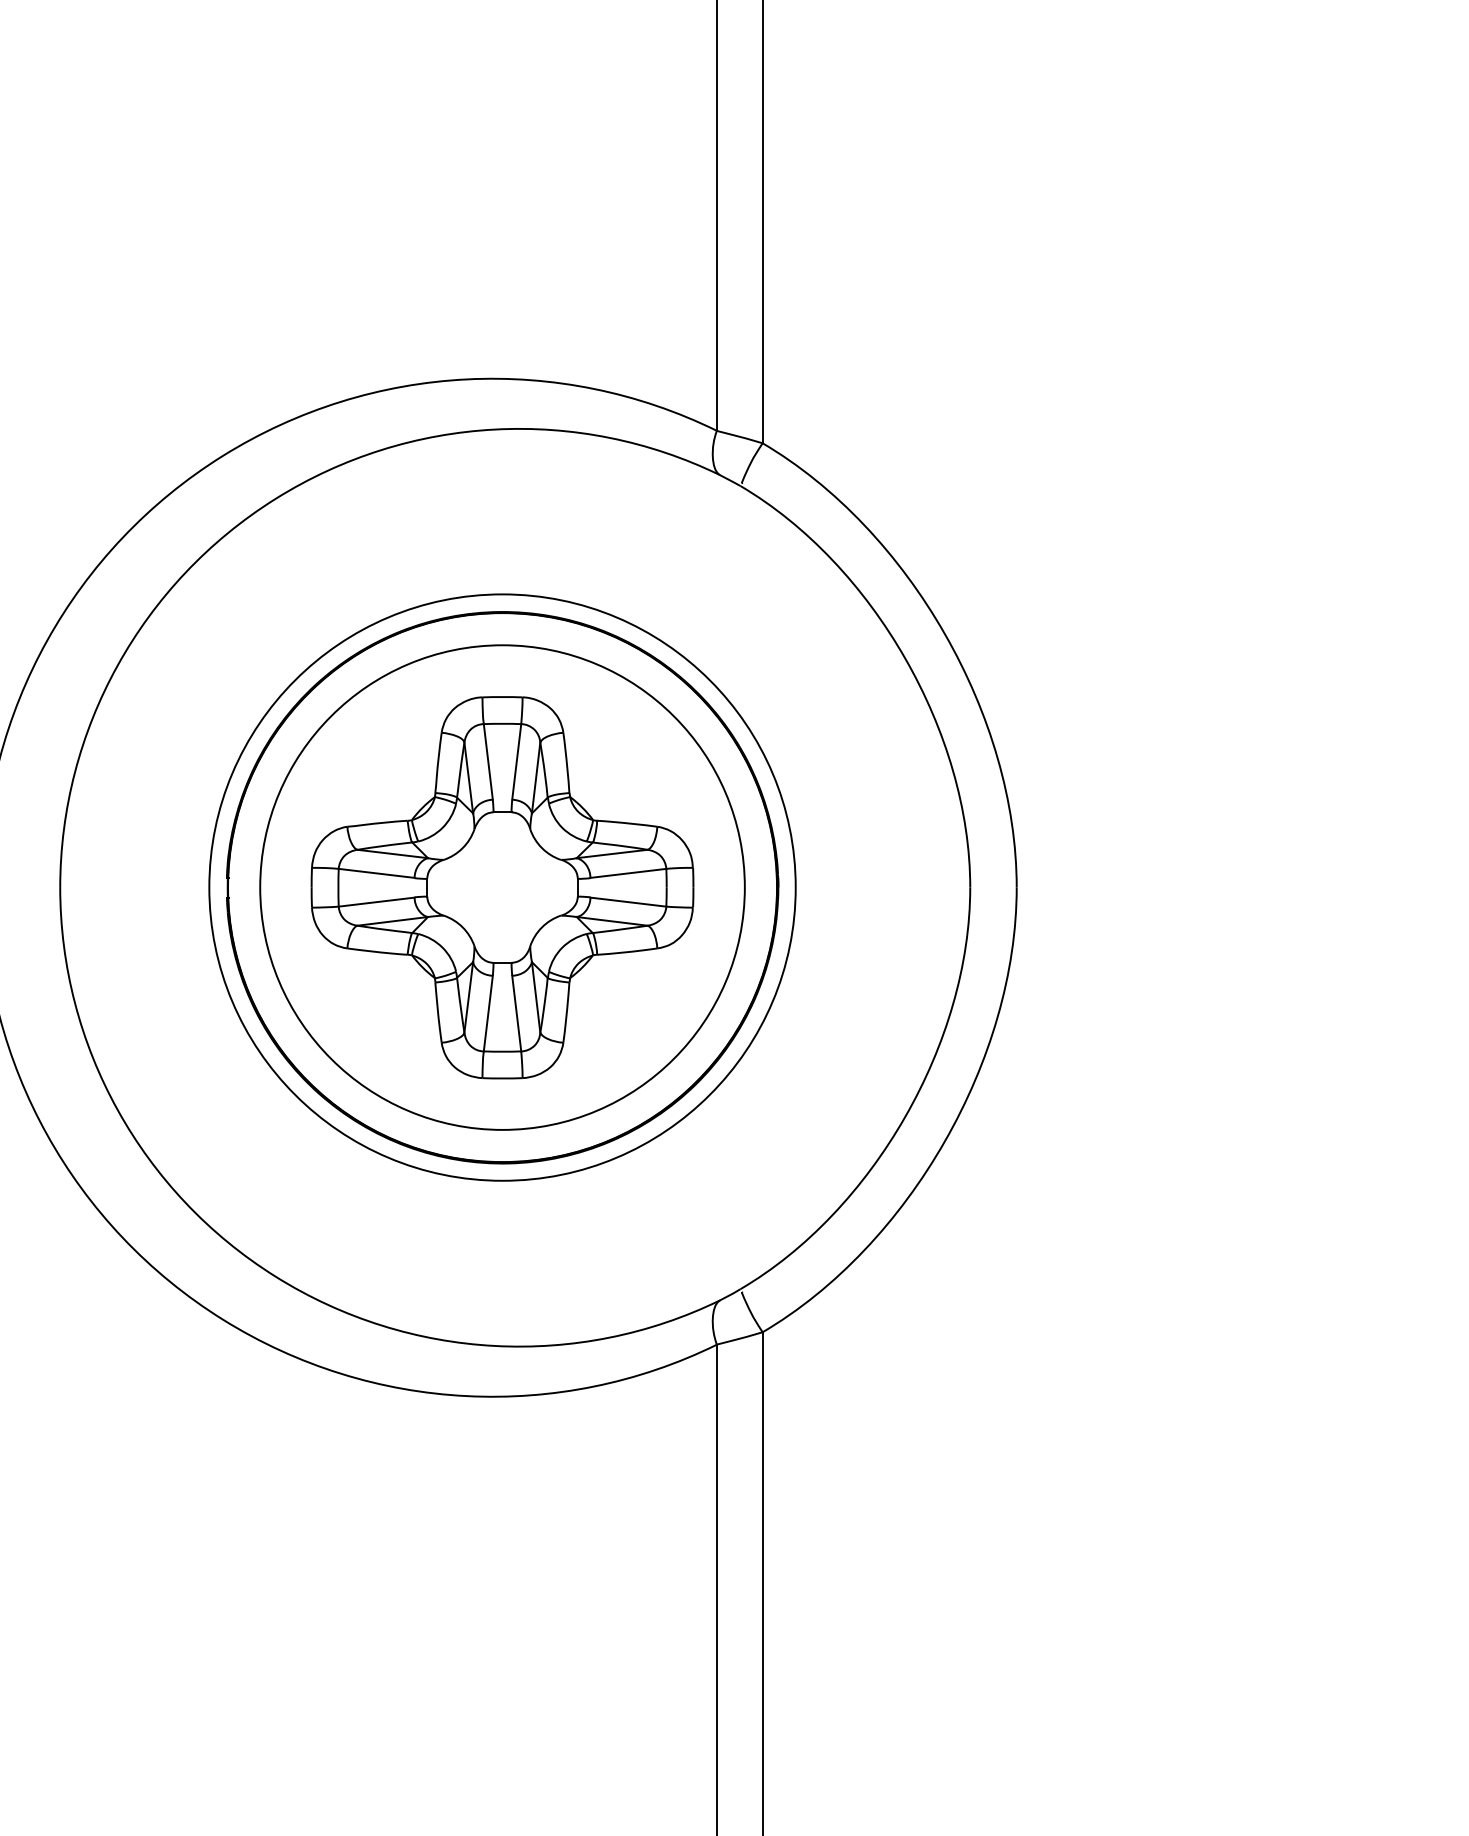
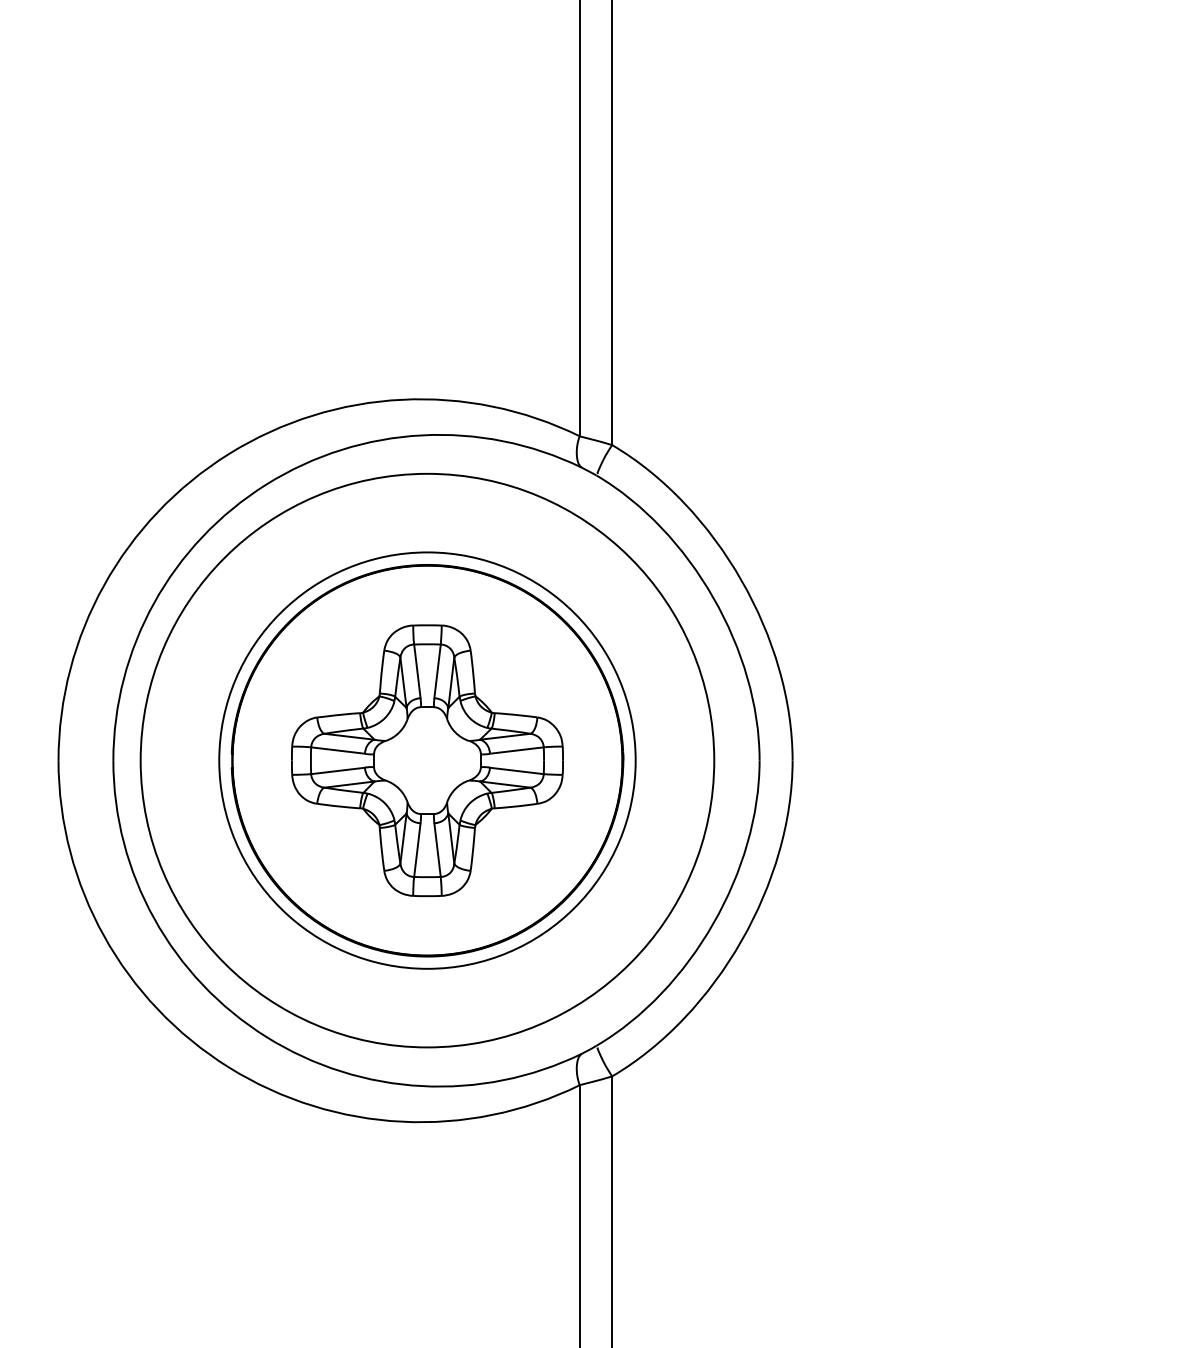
circle: (502, 887) -> (427, 760), size x1.67

